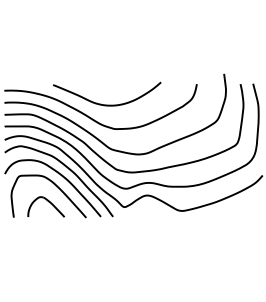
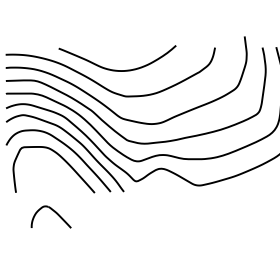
part: (45, 206) -> (50, 216), moved

